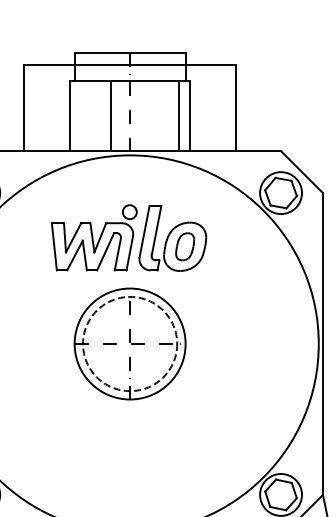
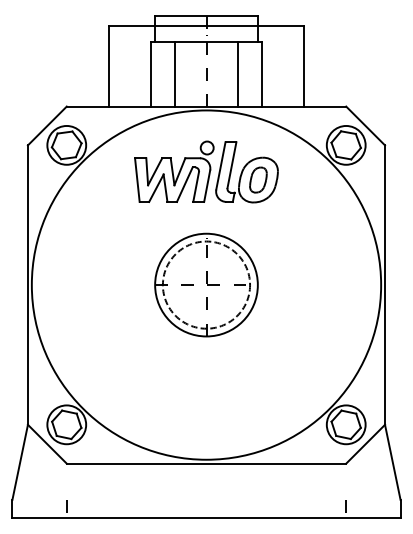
line: (111, 115) -> (175, 73), moved
line: (178, 115) -> (237, 73), moved
part: (129, 237) -> (206, 171), moved

